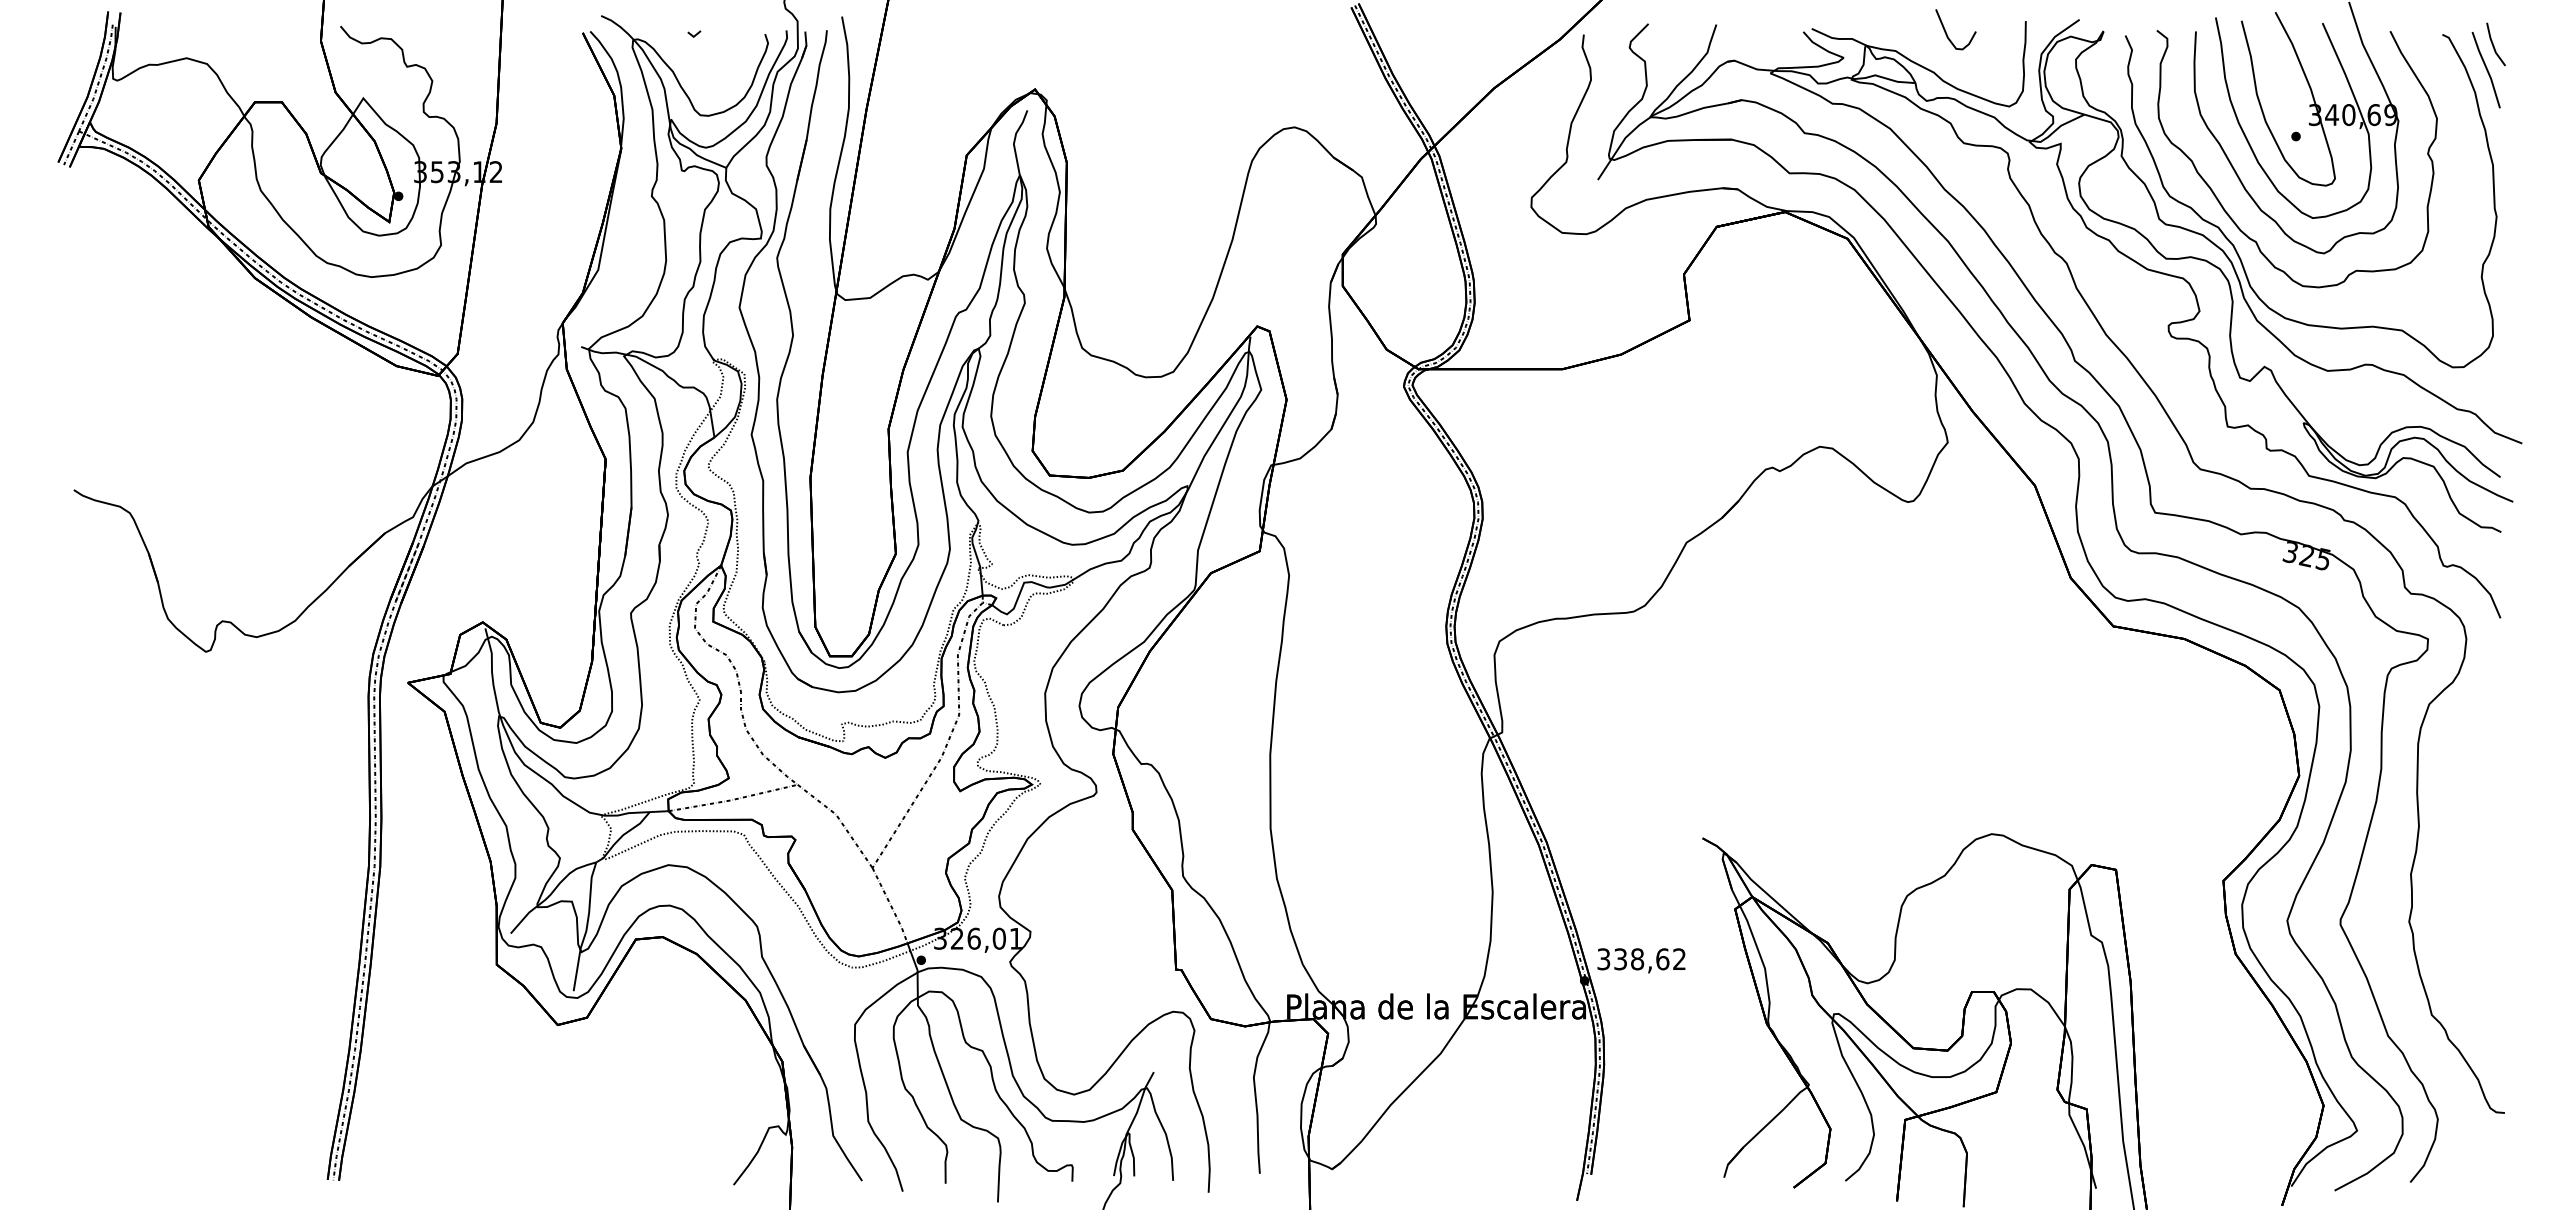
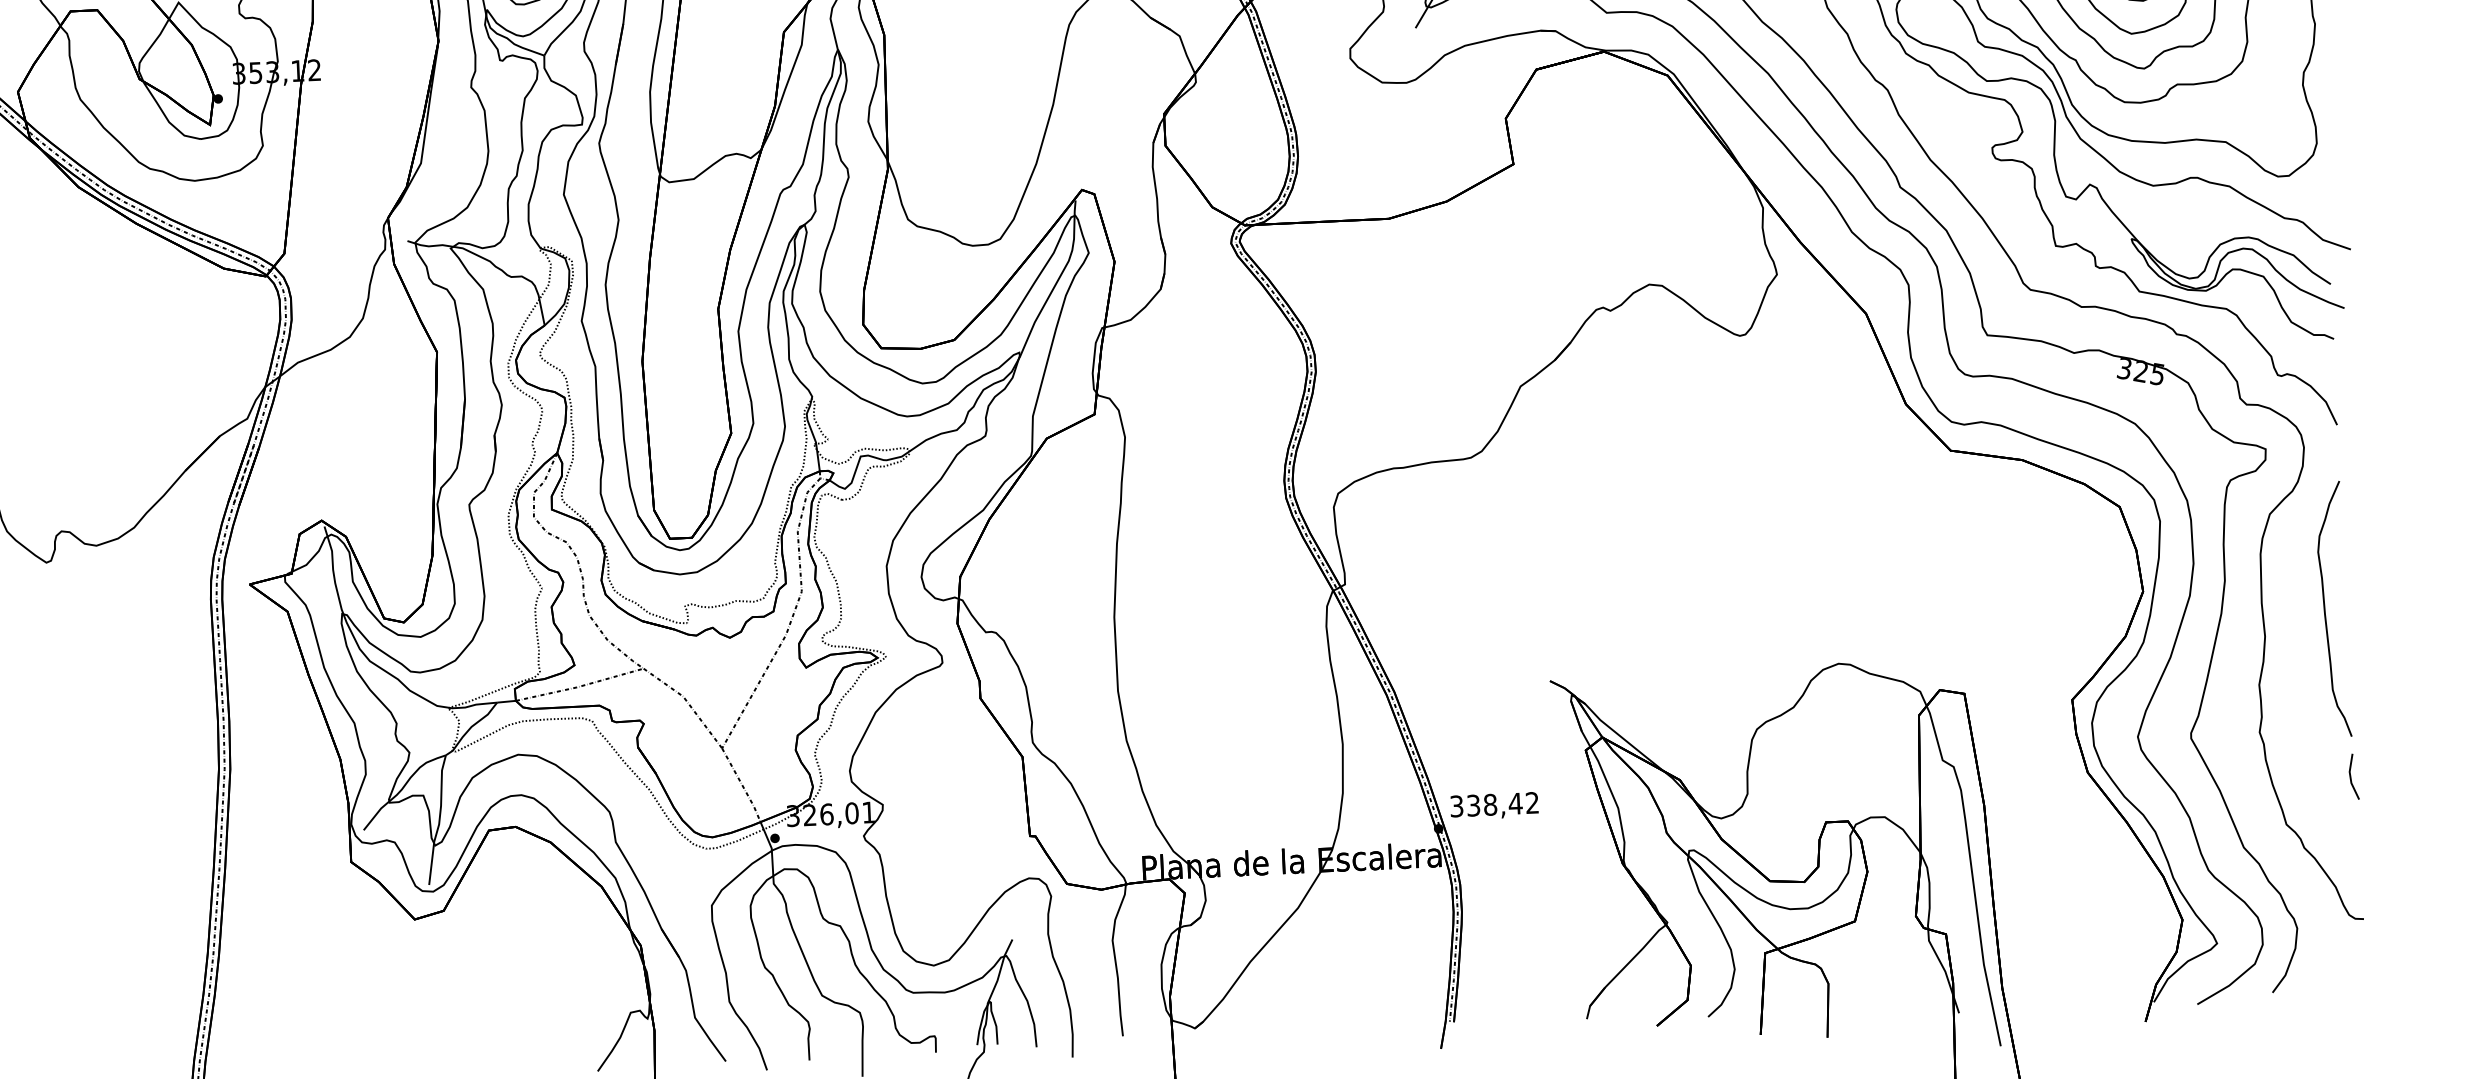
curve: (2480, 802) -> (2325, 610), added
text: (1662, 959) -> (1515, 803), 338,62 -> 338,42
line: (2498, 970) -> (2351, 777), added

